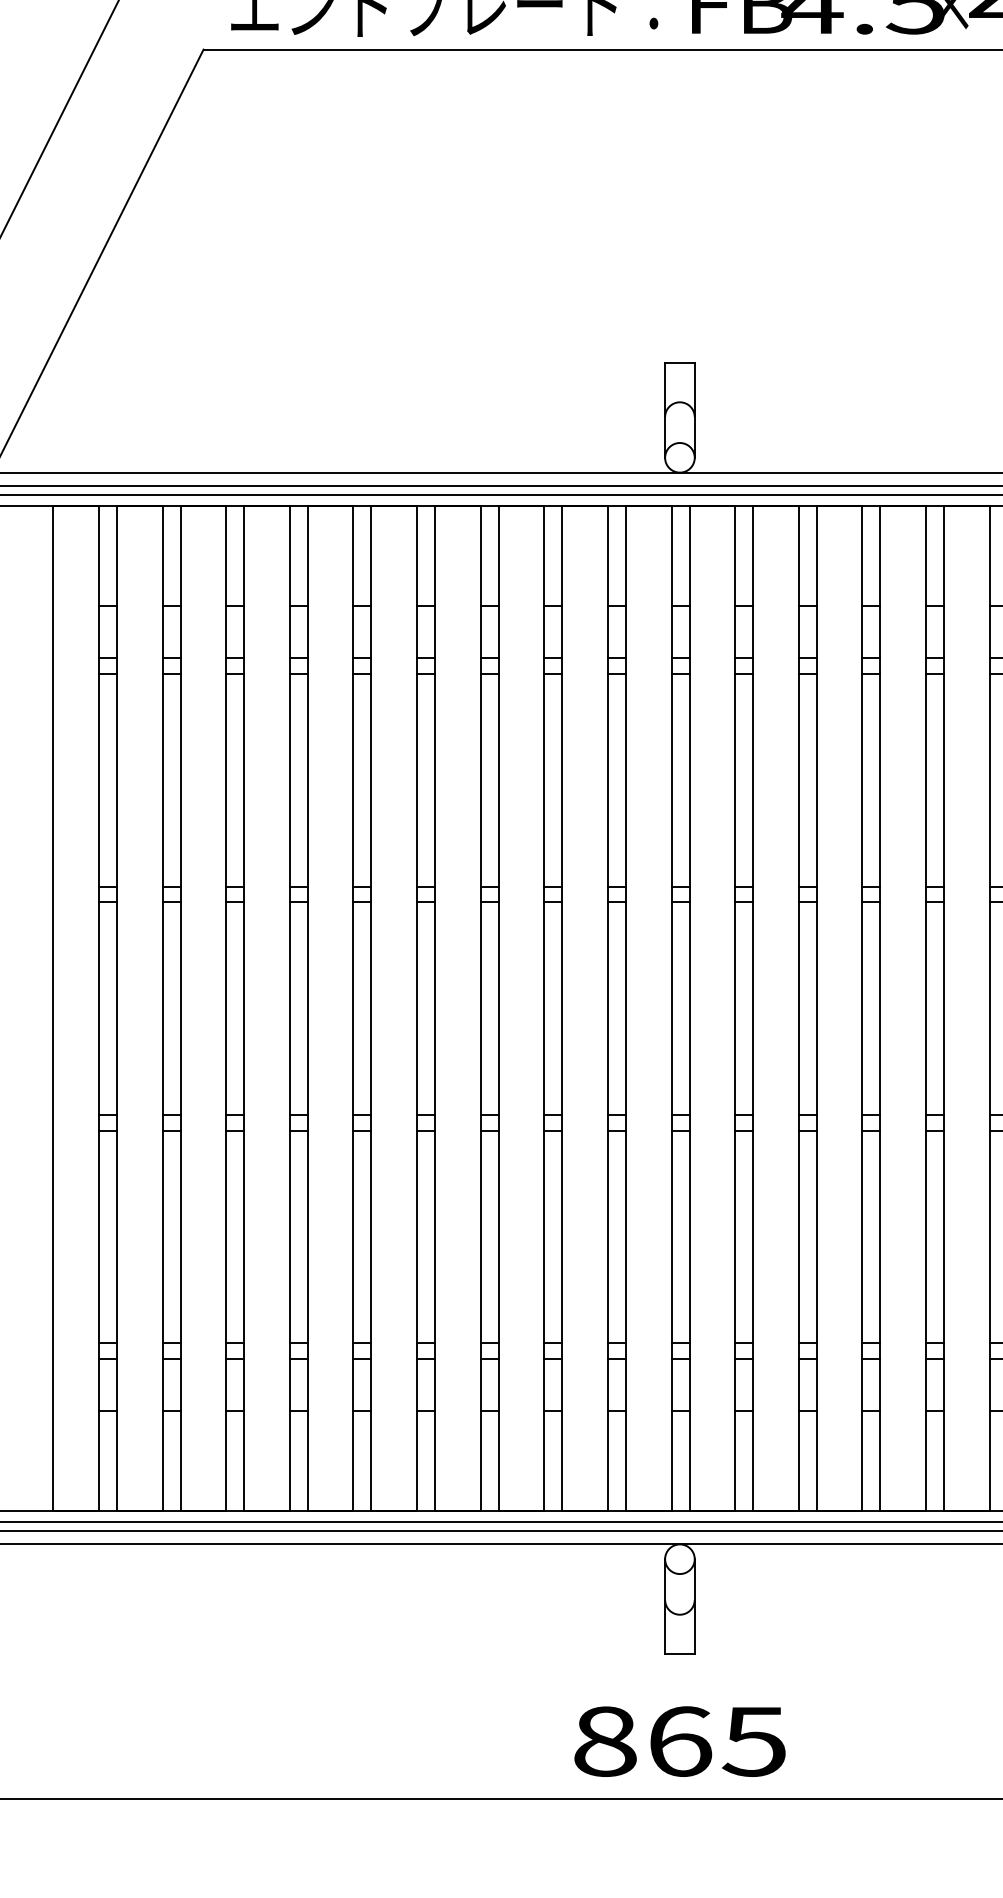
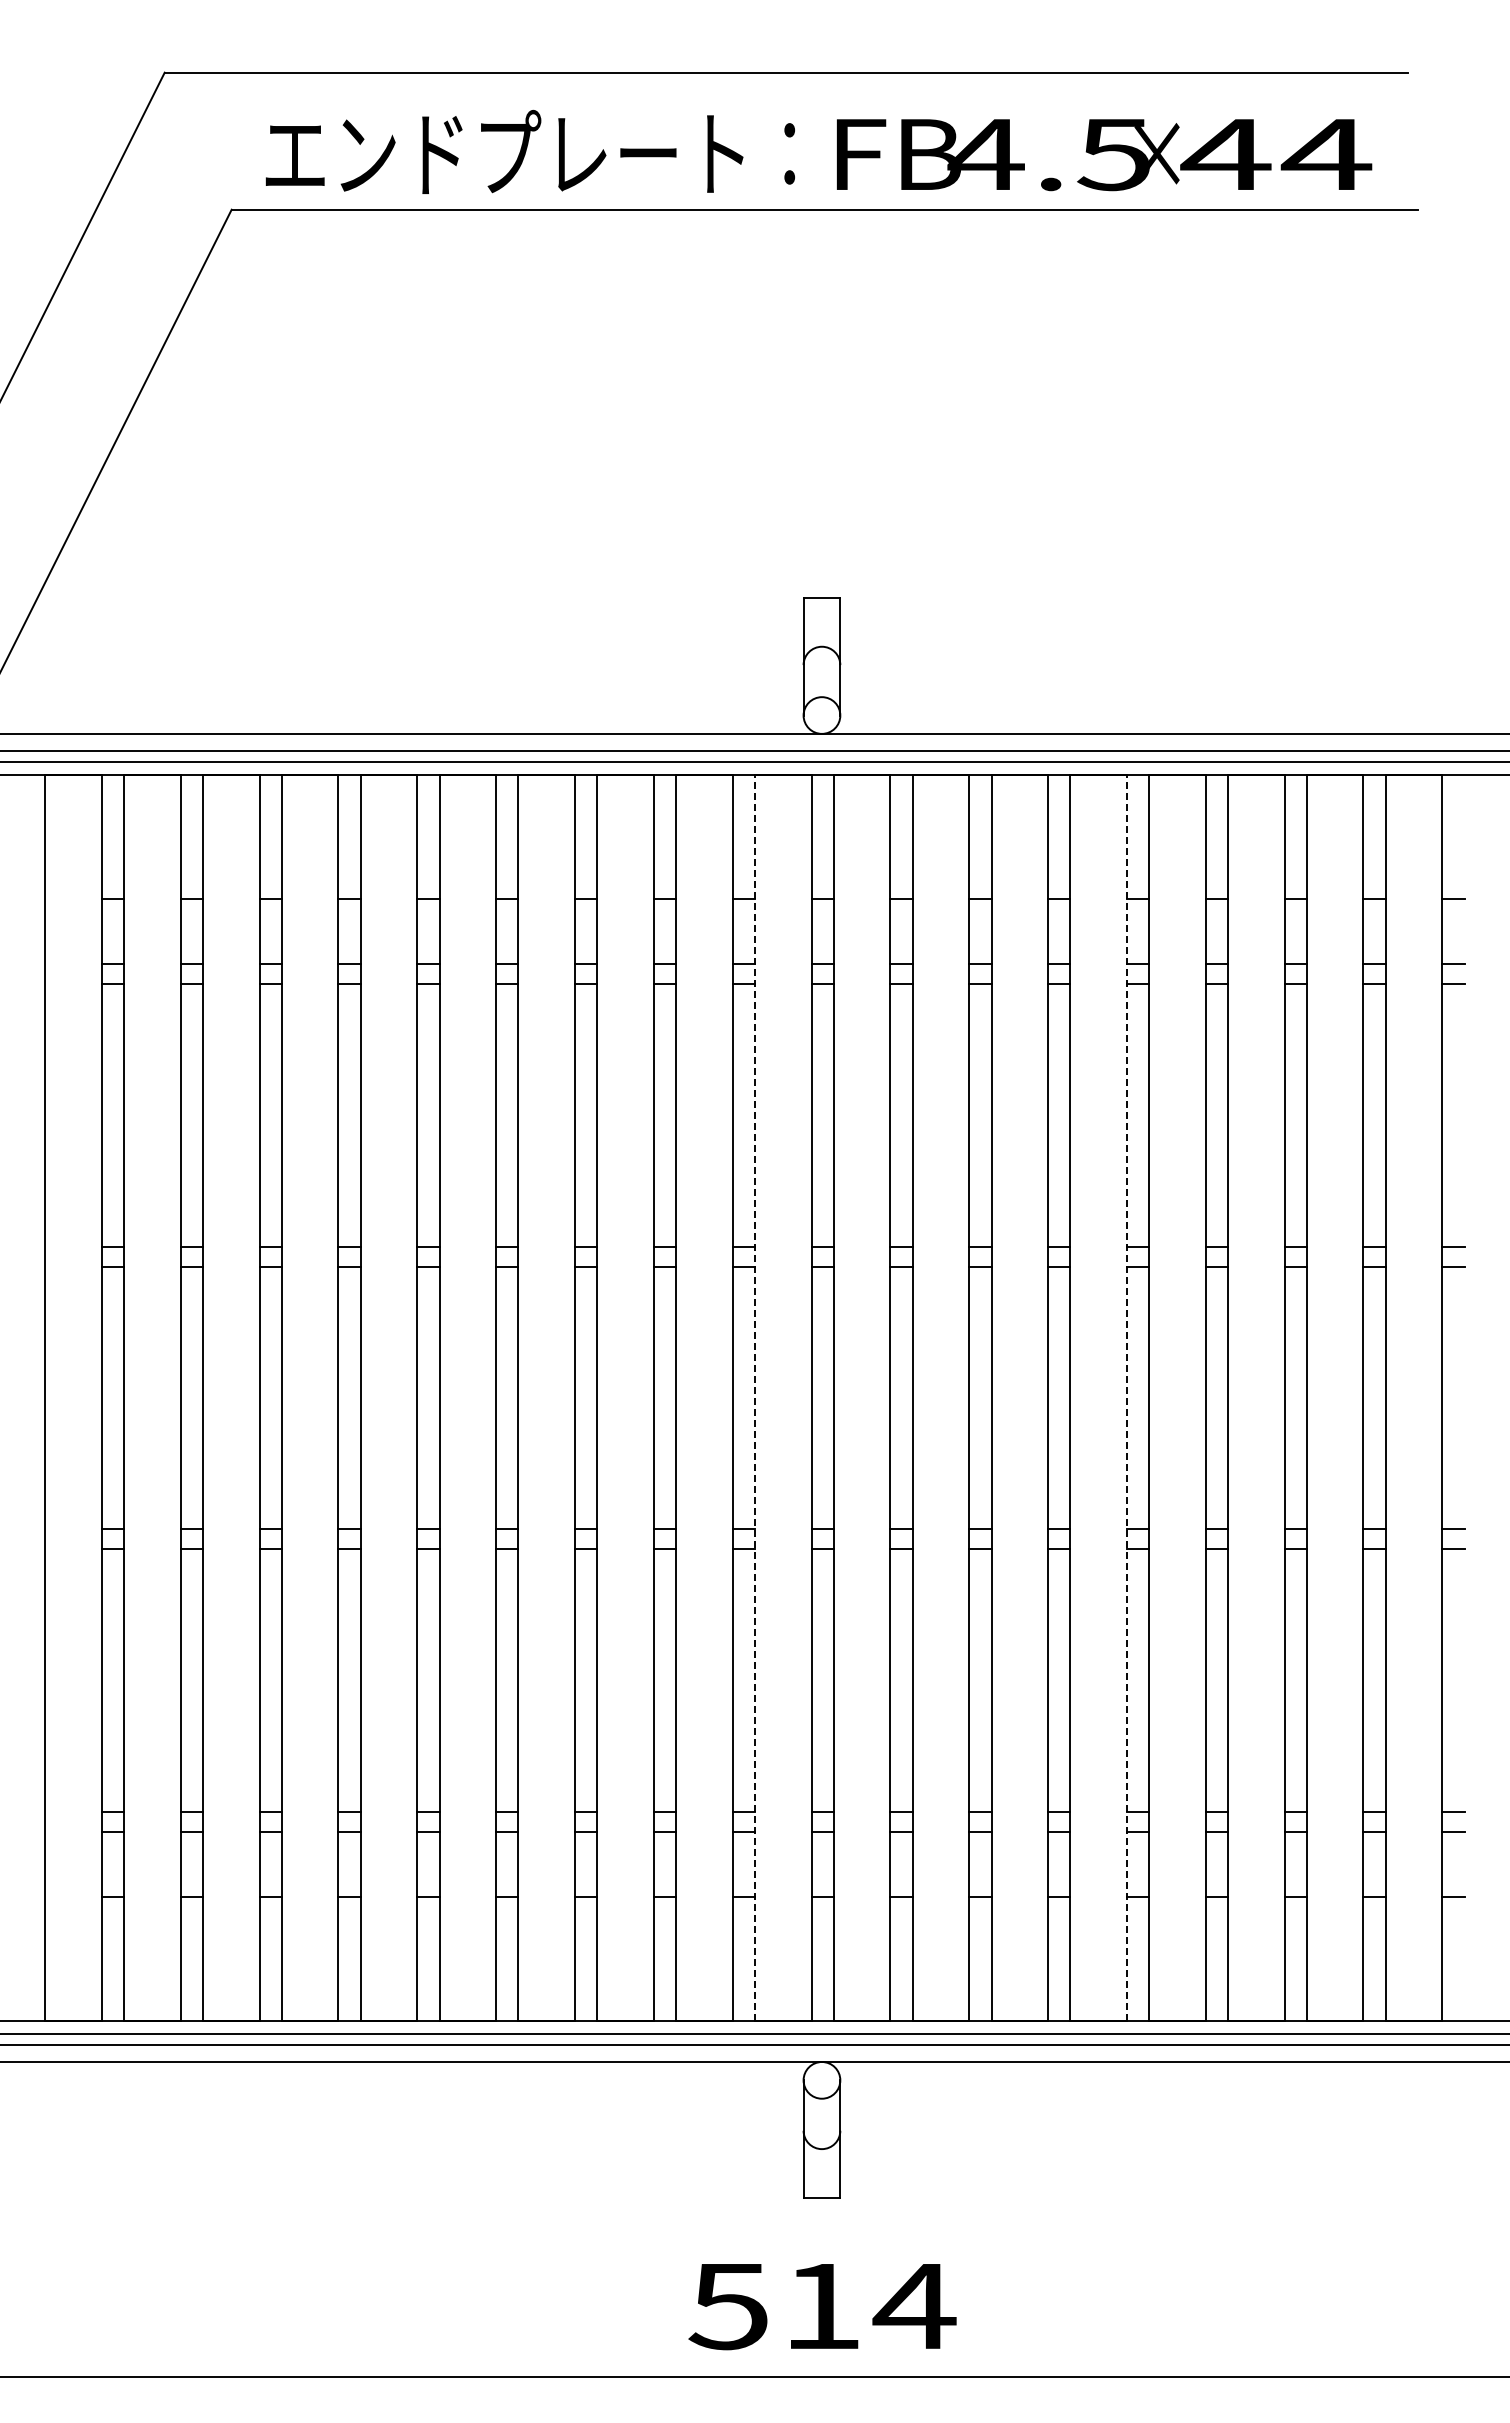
line: (625, 1008) -> (754, 1397), solid -> dashed
line: (925, 1008) -> (1126, 1397), solid -> dashed
text: (680, 1741) -> (822, 2306), 865 -> 514

